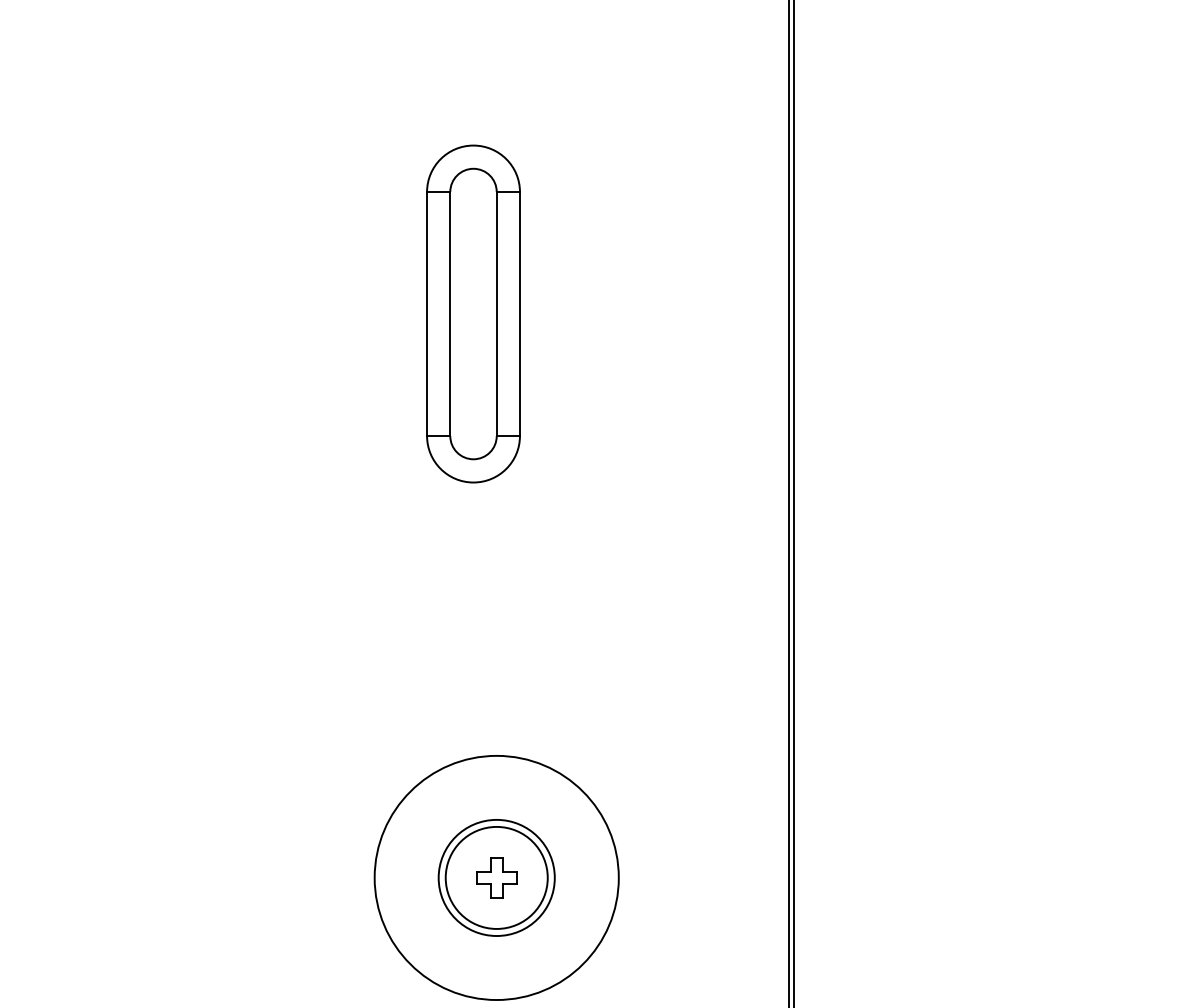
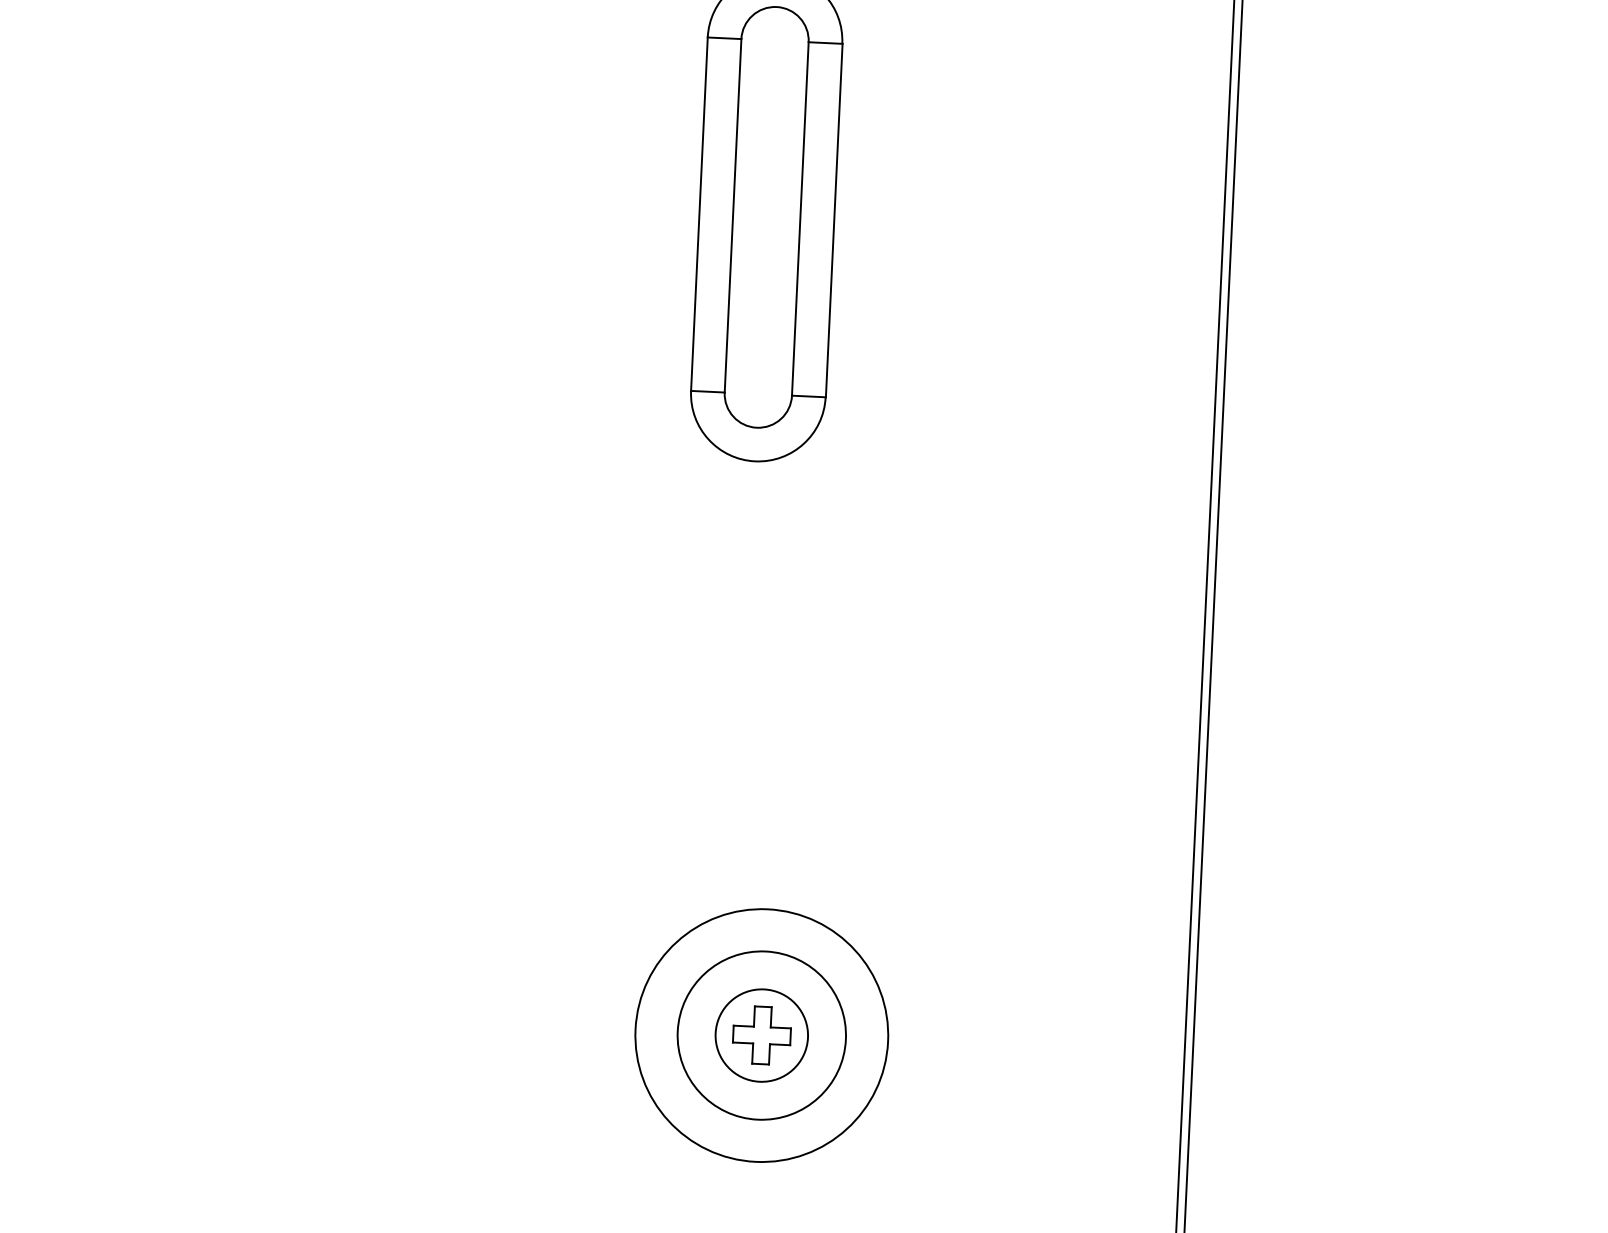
circle: (496, 877) -> (761, 1034), size x0.62
circle: (496, 877) -> (761, 1034), size x0.71

